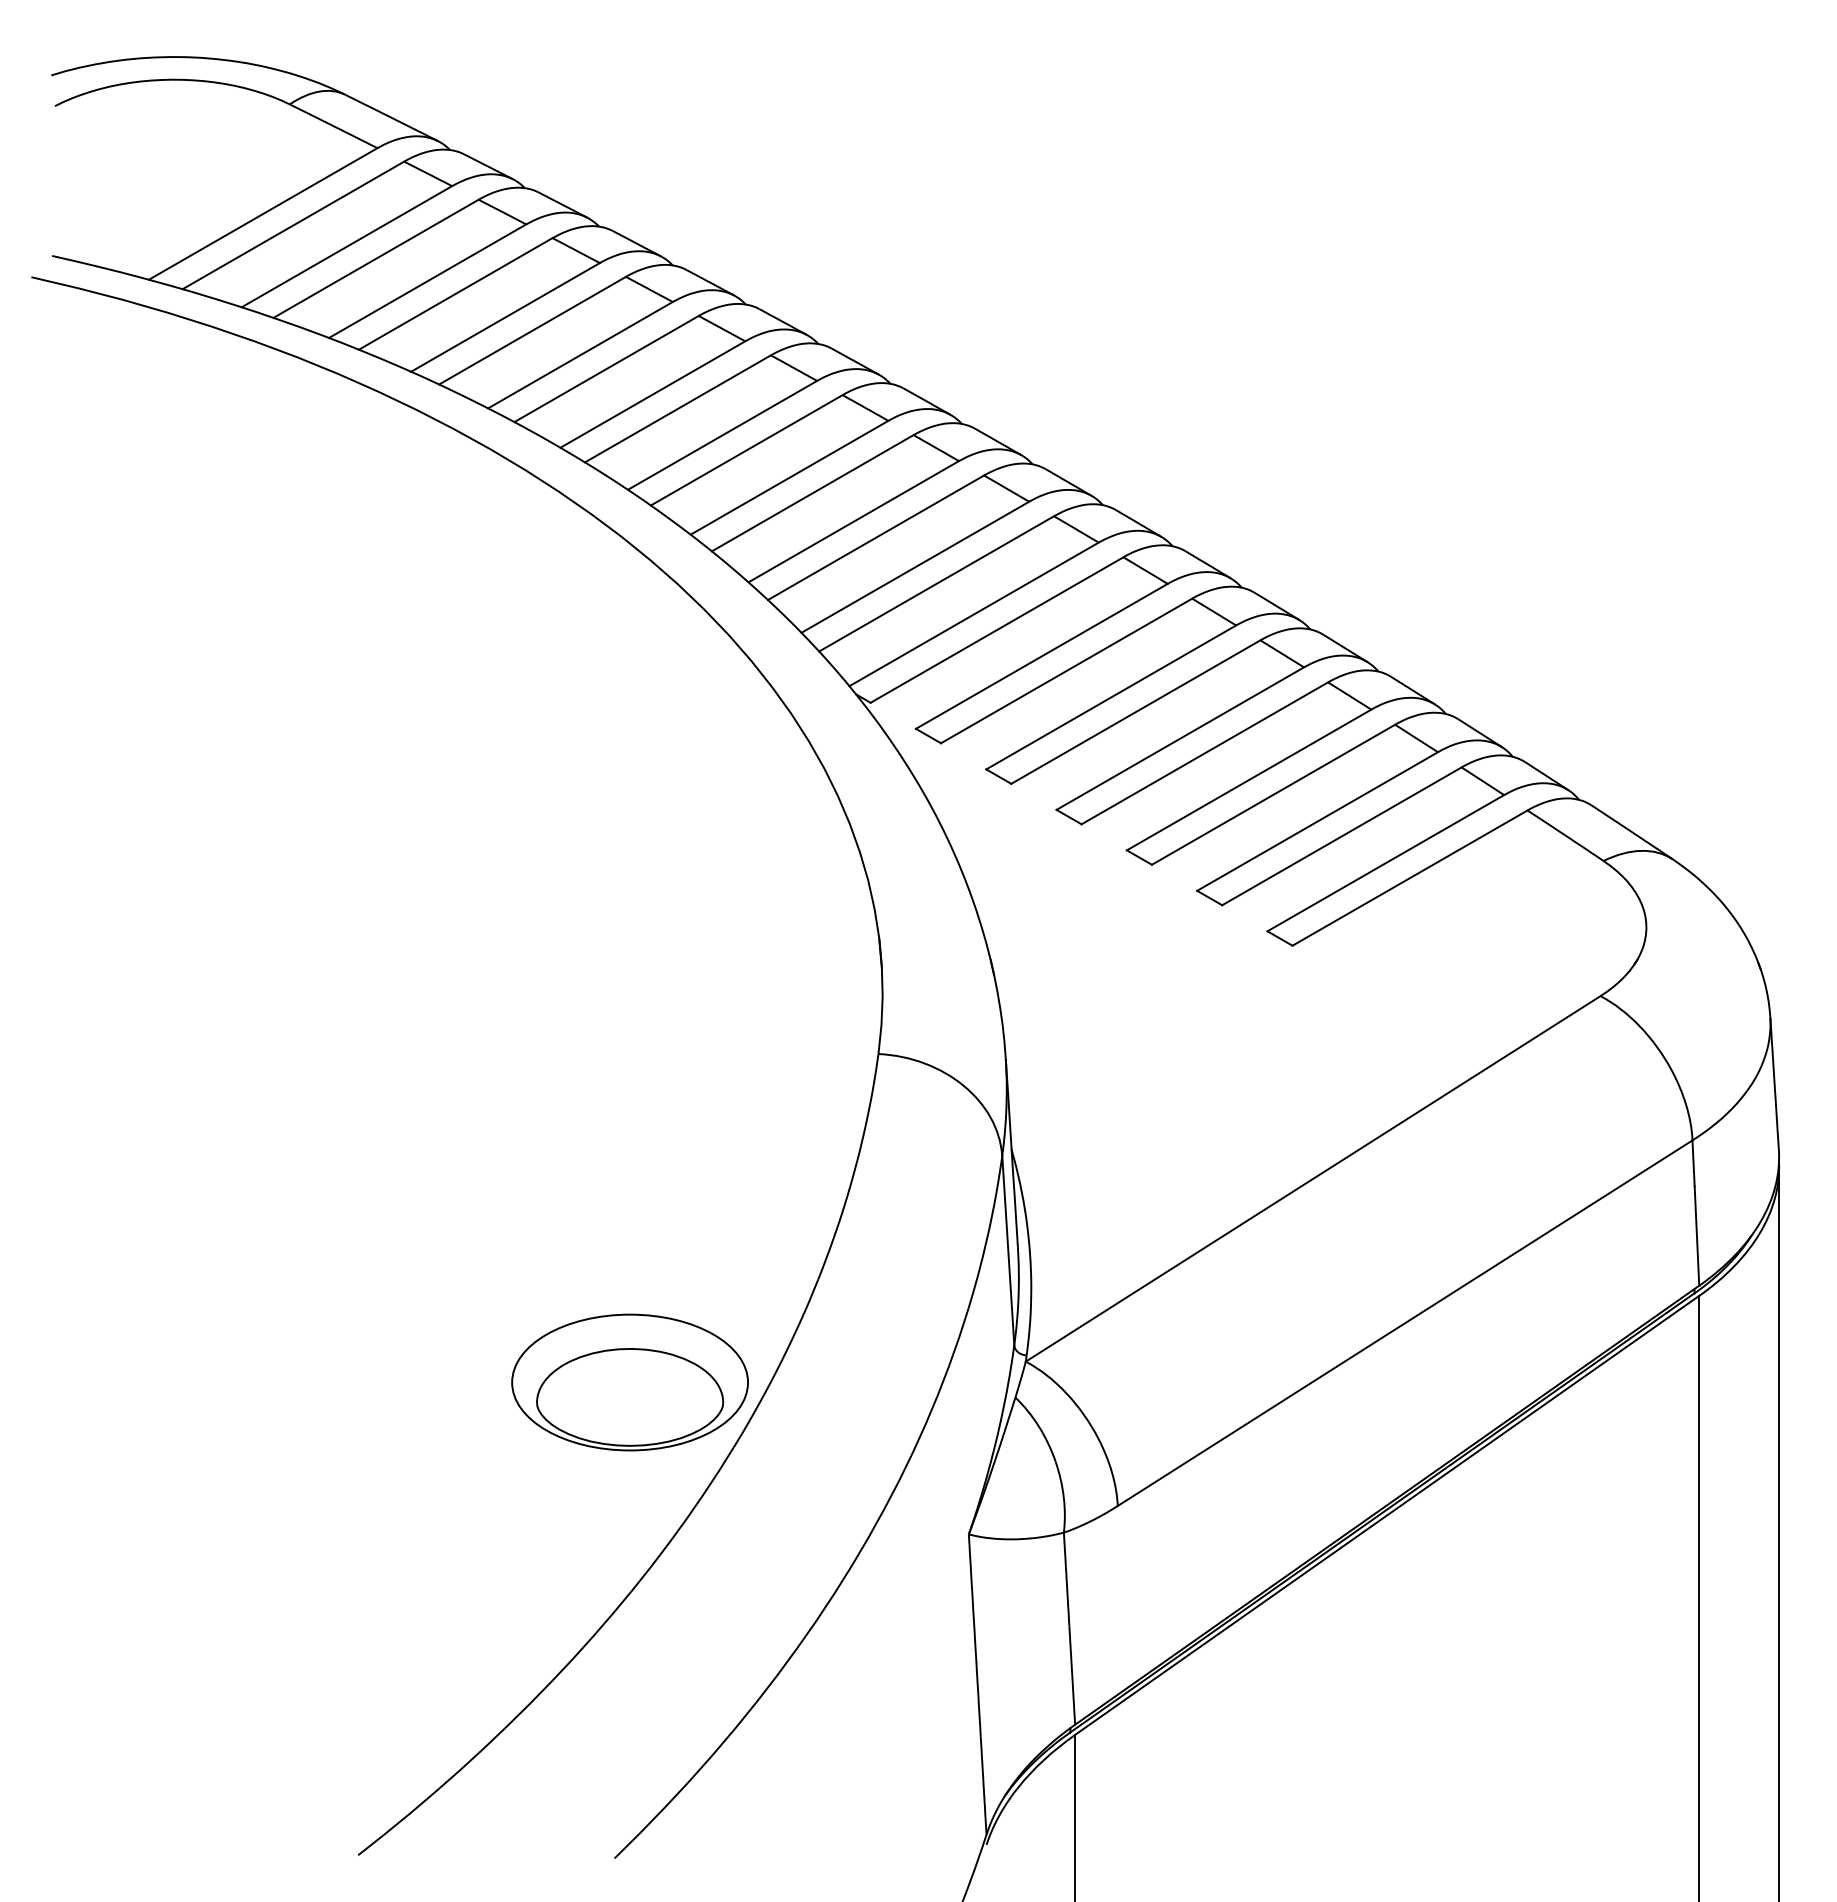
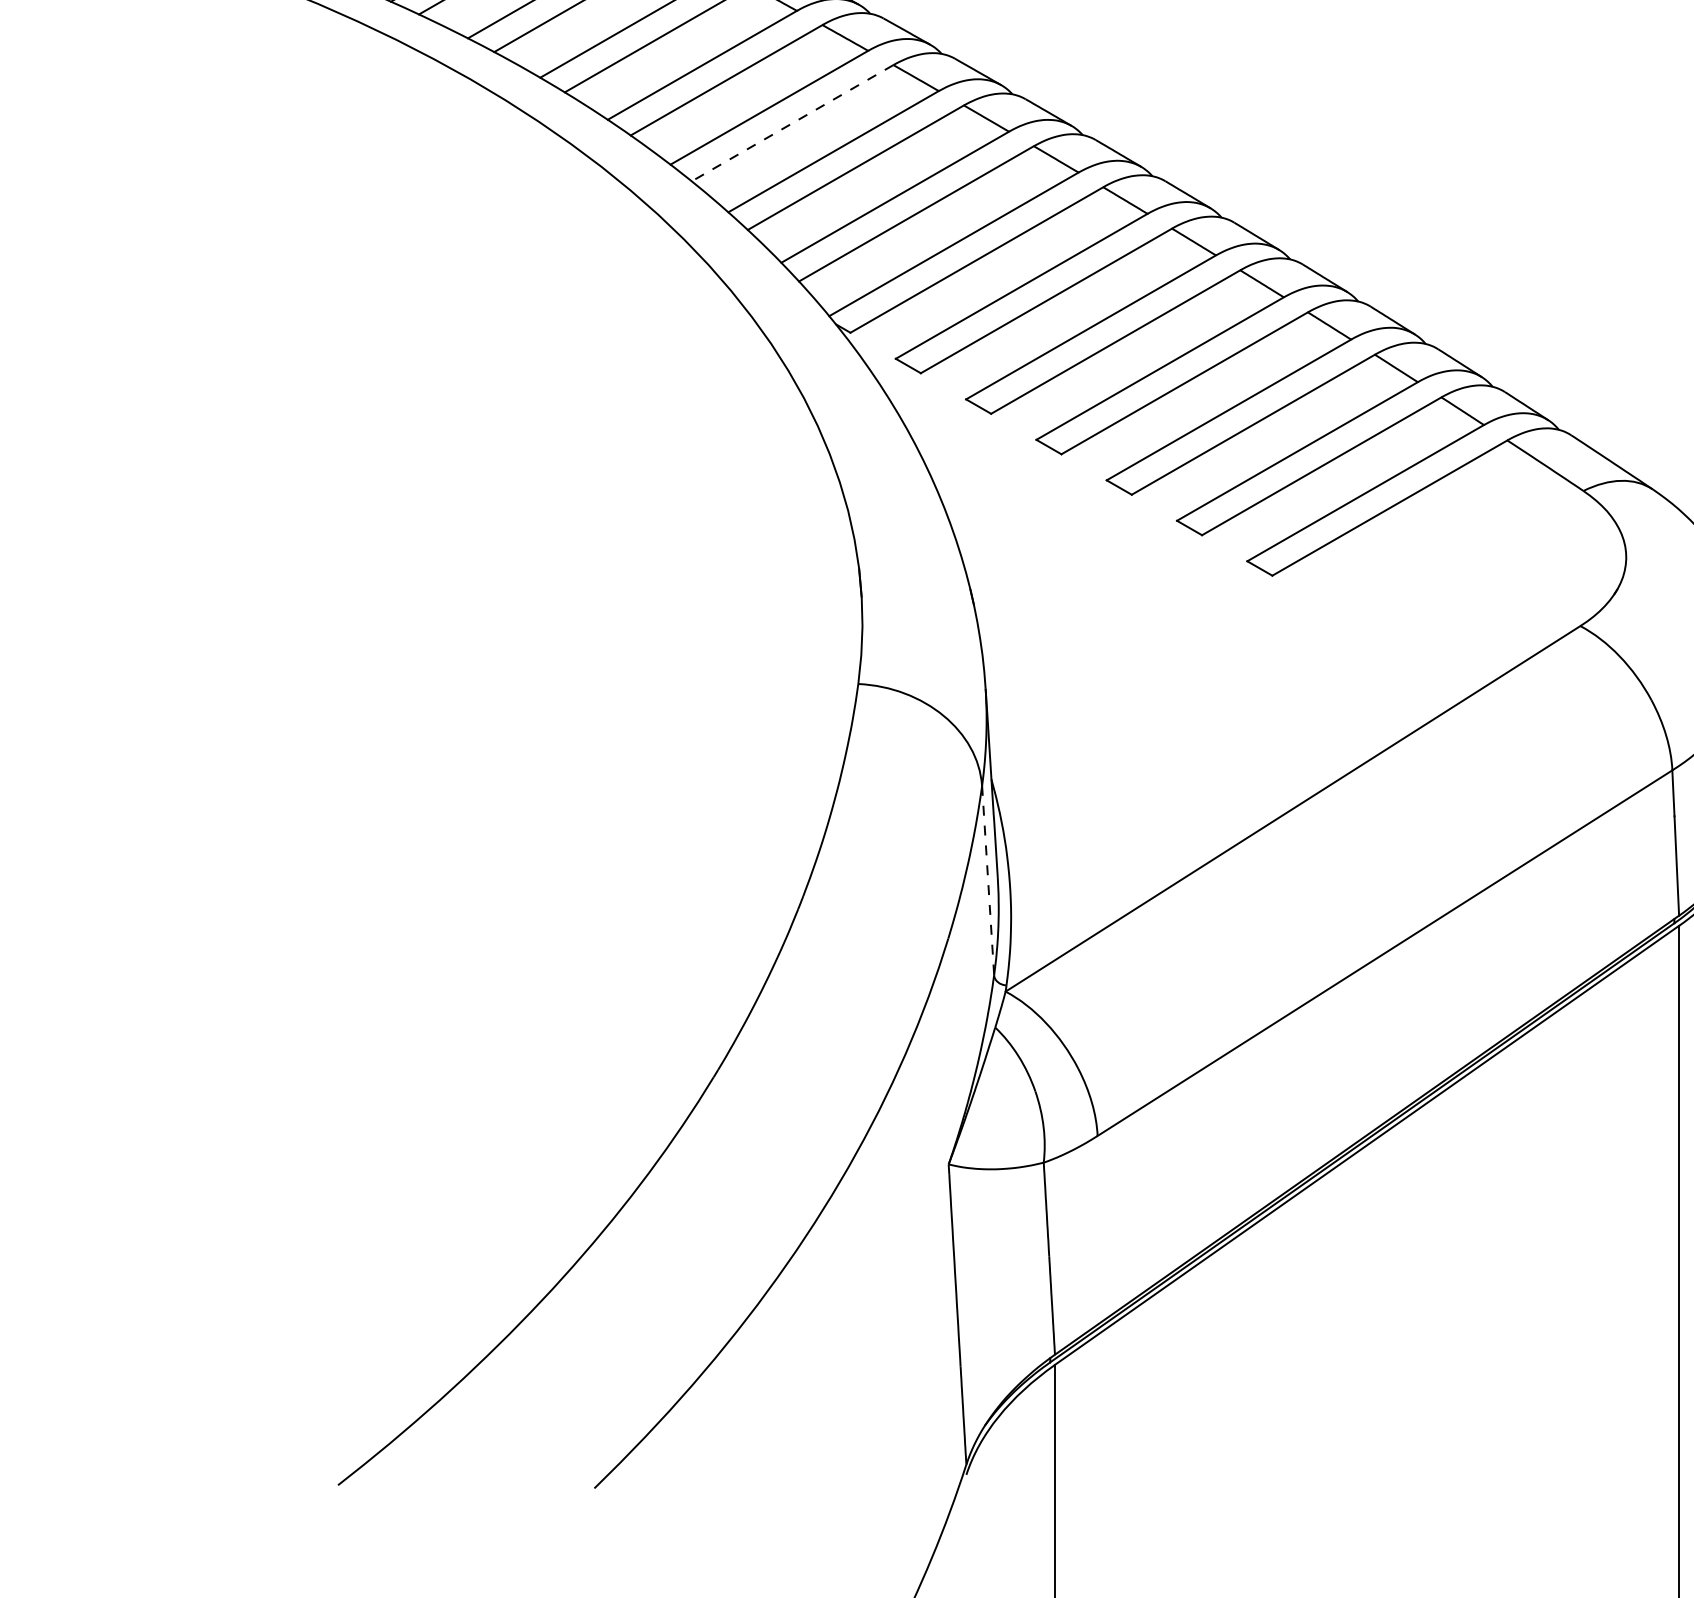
line: (812, 493) -> (792, 123), solid -> dashed
line: (1008, 1250) -> (988, 880), solid -> dashed
part: (629, 1382) -> (609, 1012), removed

